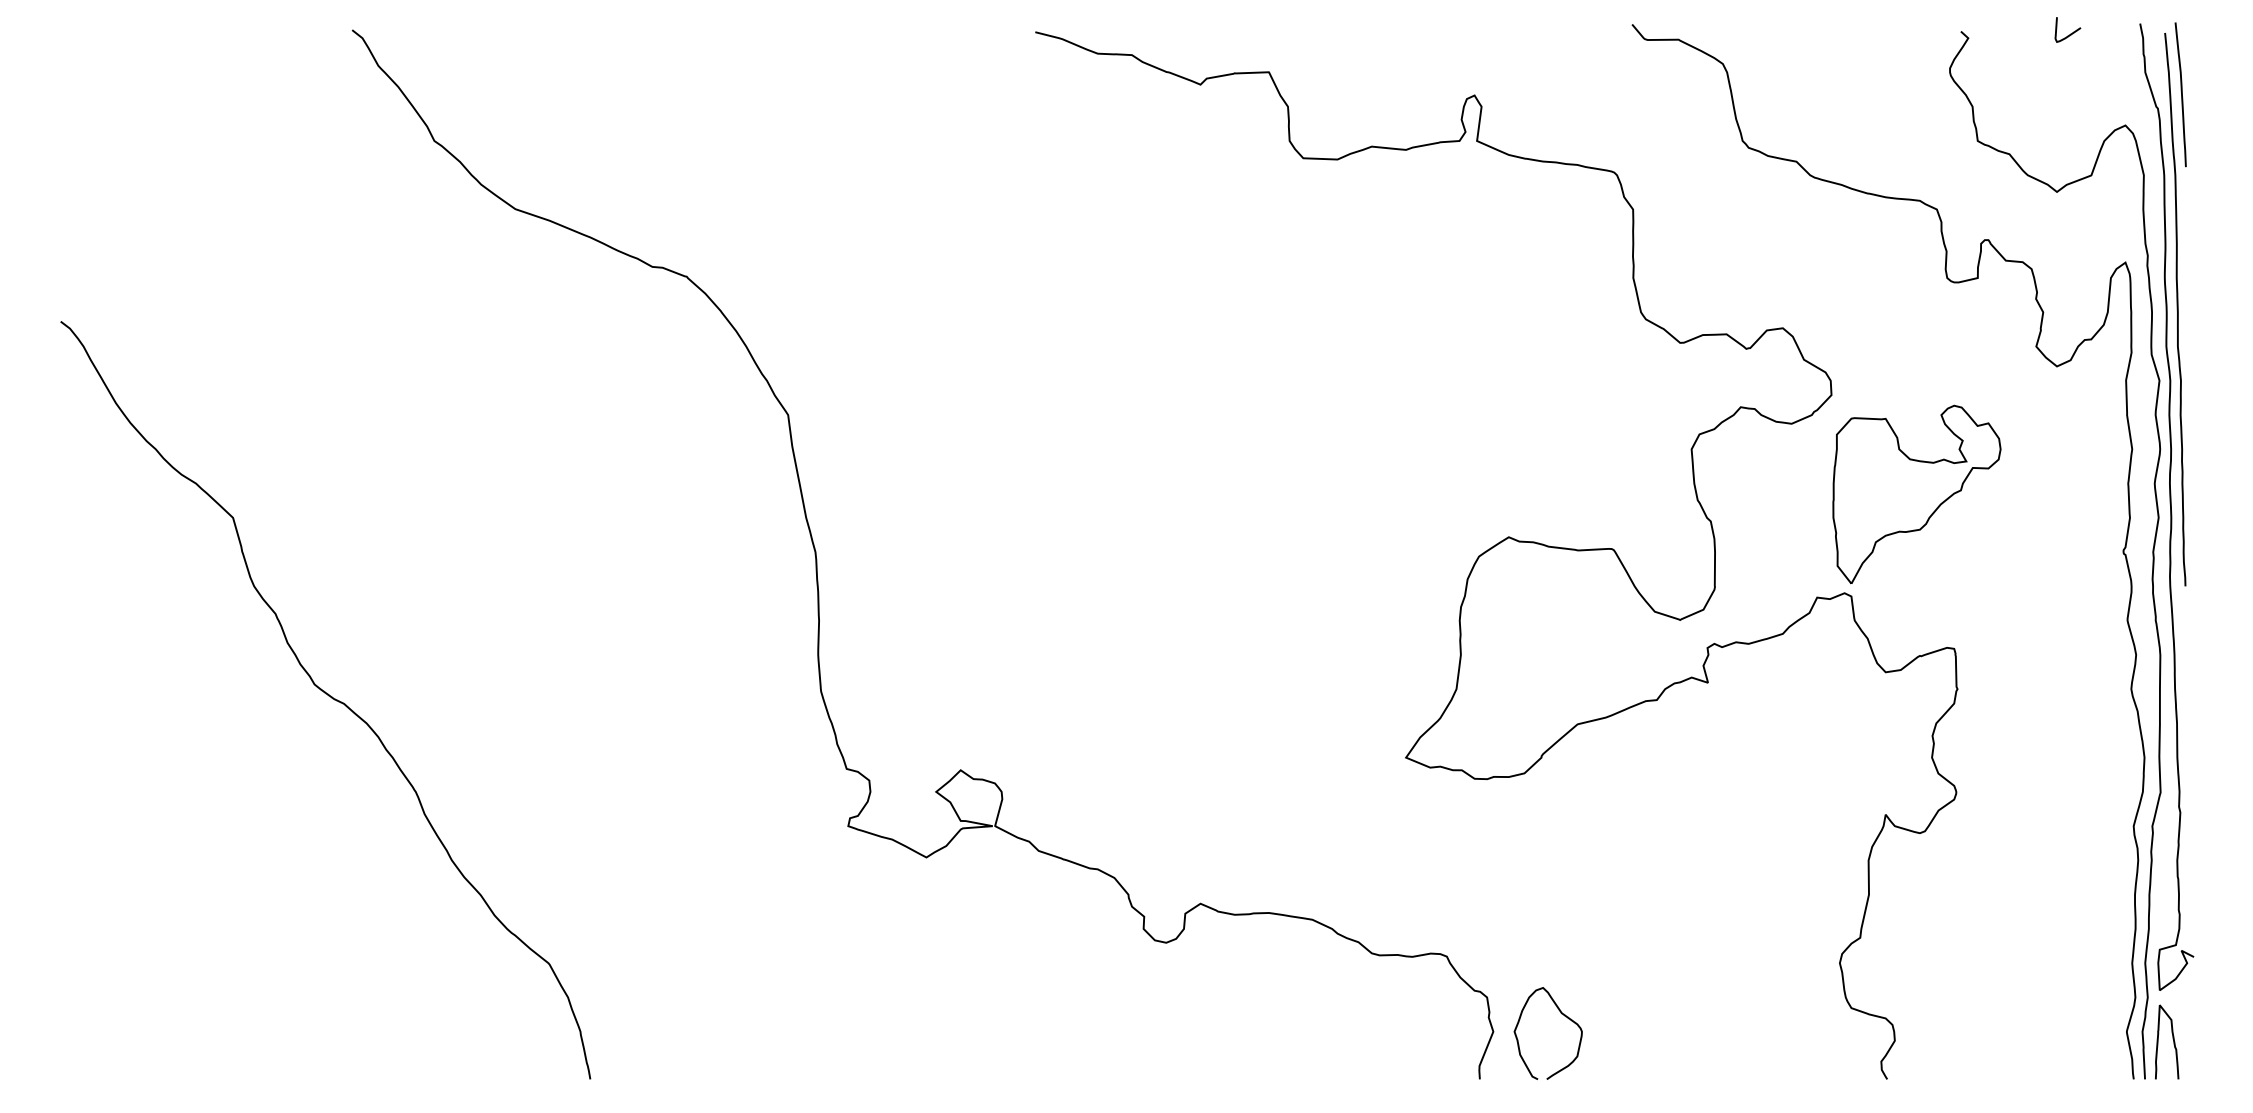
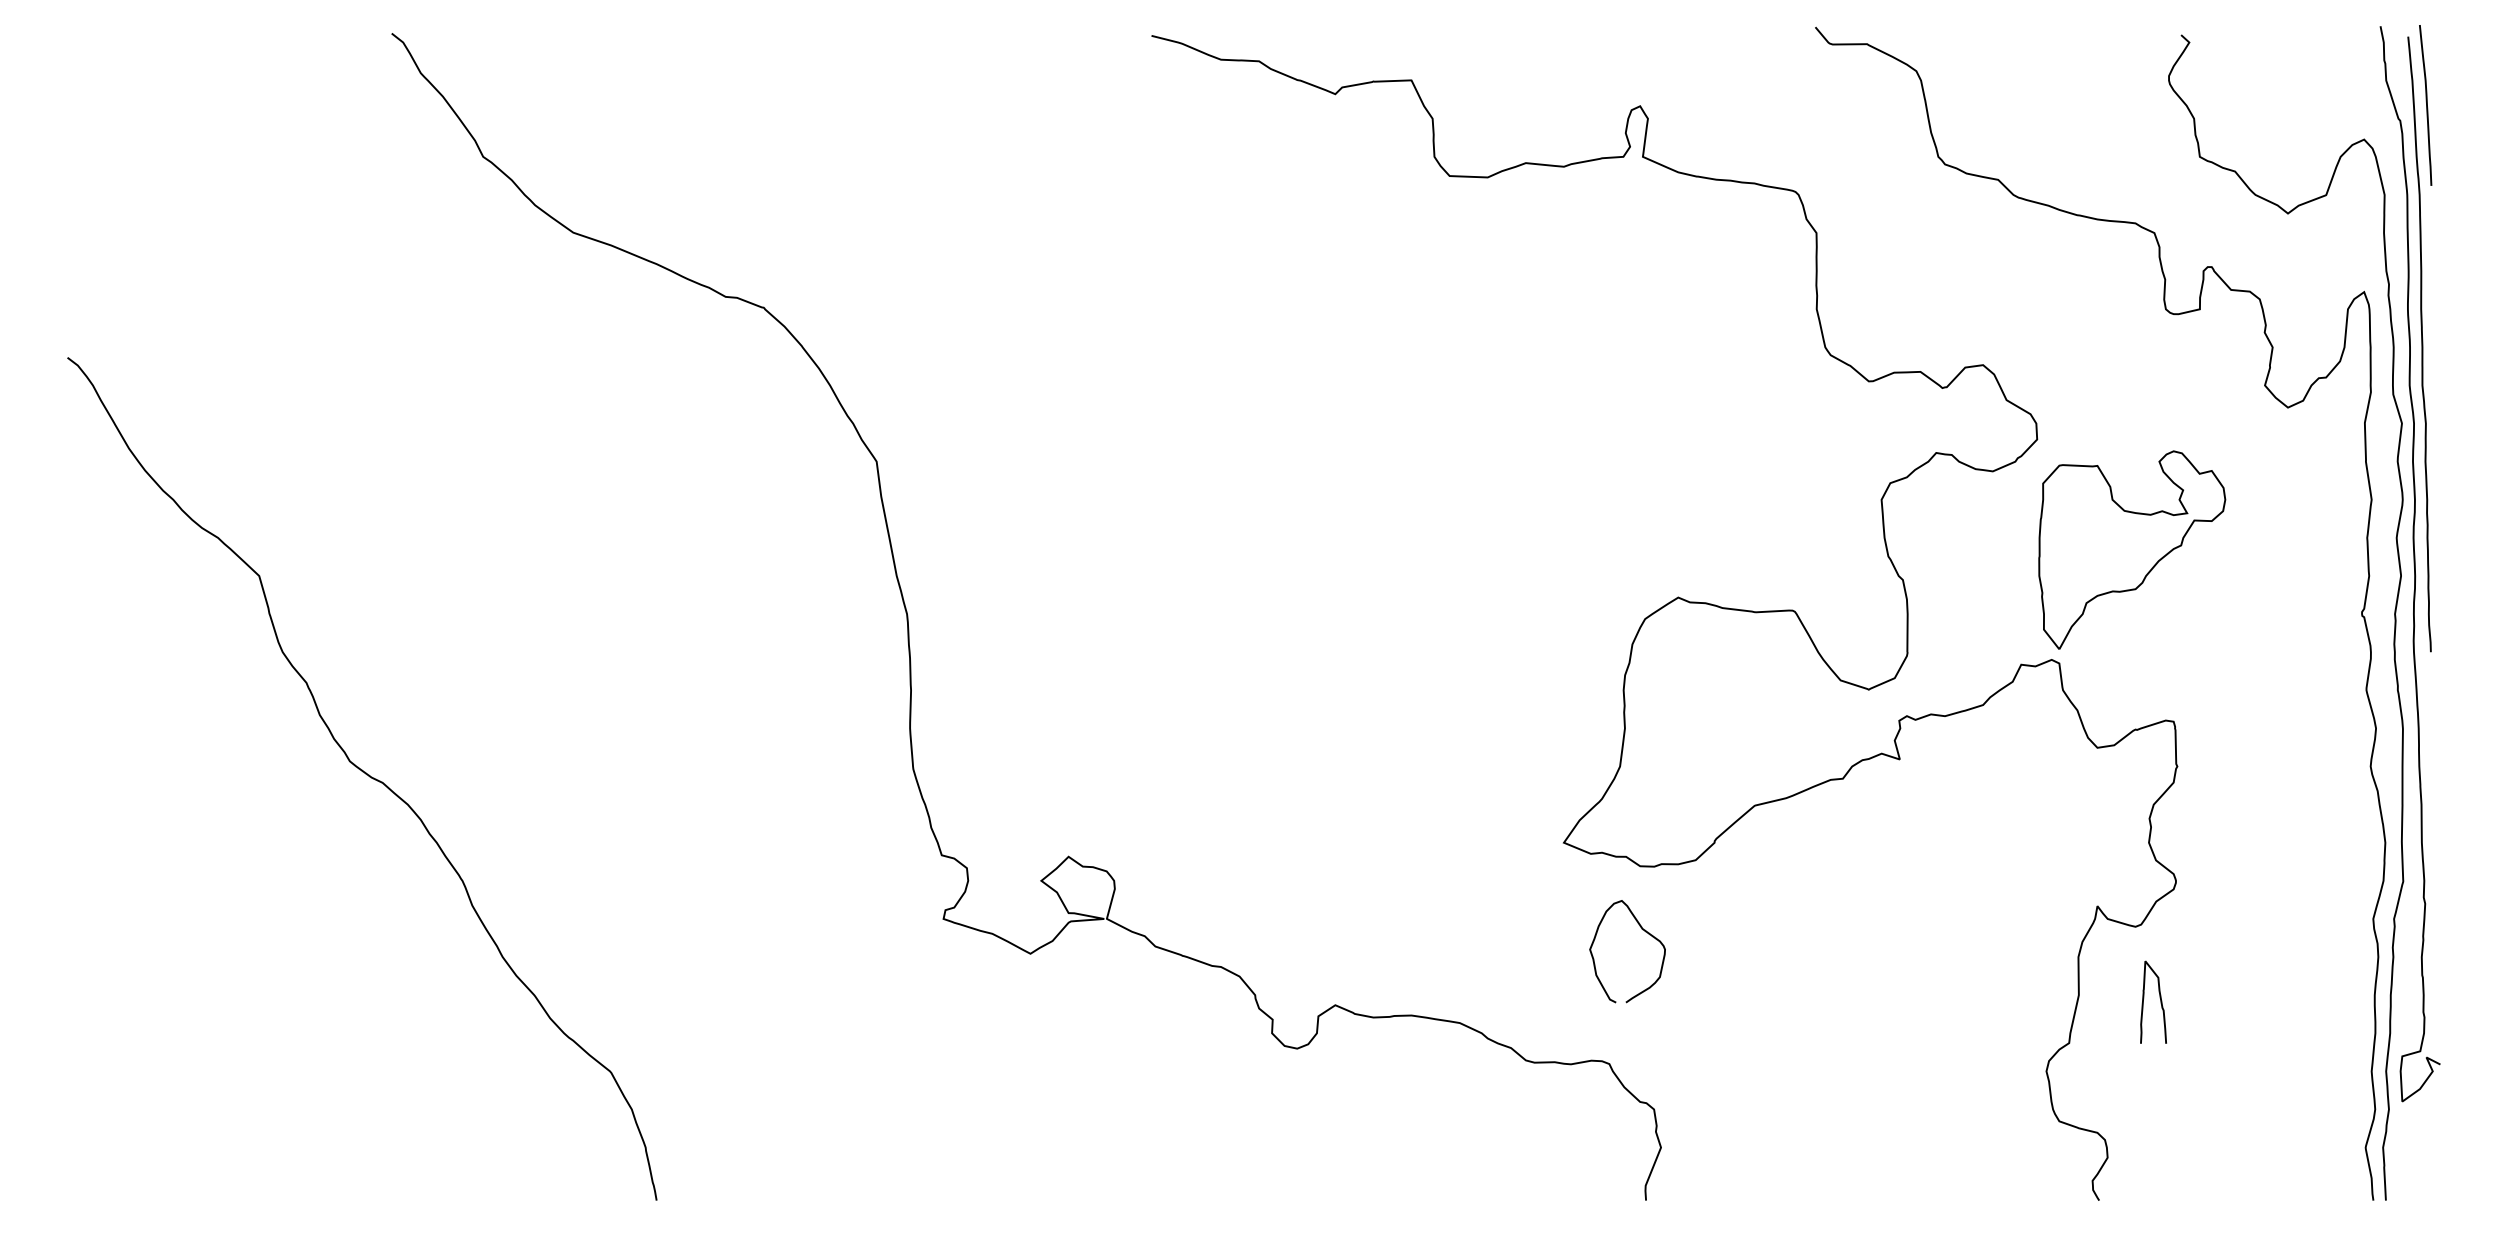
curve: (2070, 33) -> (2303, 37), removed
curve: (1561, 1014) -> (1642, 930), moved
curve: (2172, 1039) -> (2159, 999), moved

